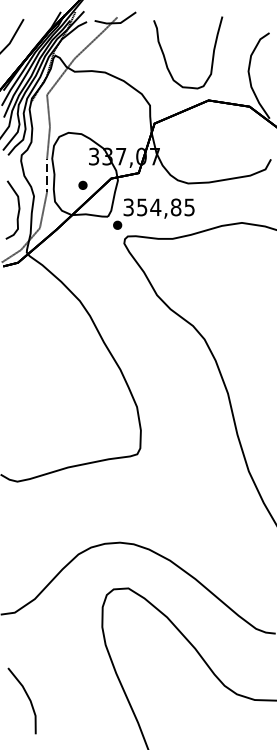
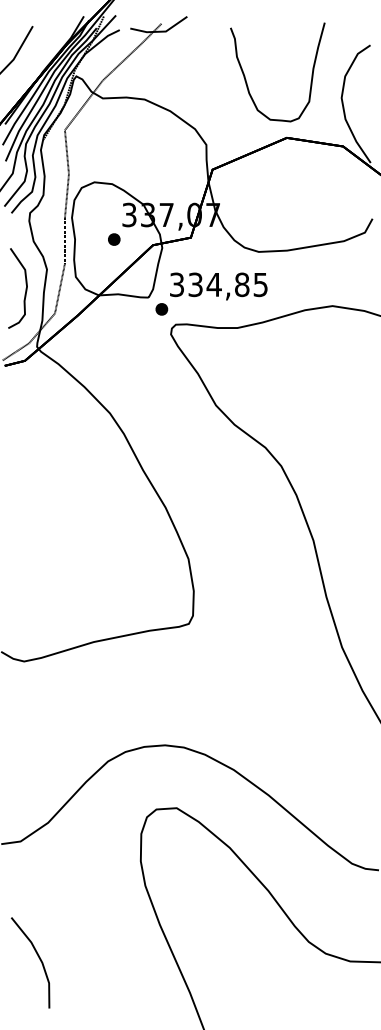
curve: (166, 60) -> (247, 82), moved
part: (83, 185) -> (114, 239), moved
text: (142, 207) -> (195, 284), 354,85 -> 334,85

